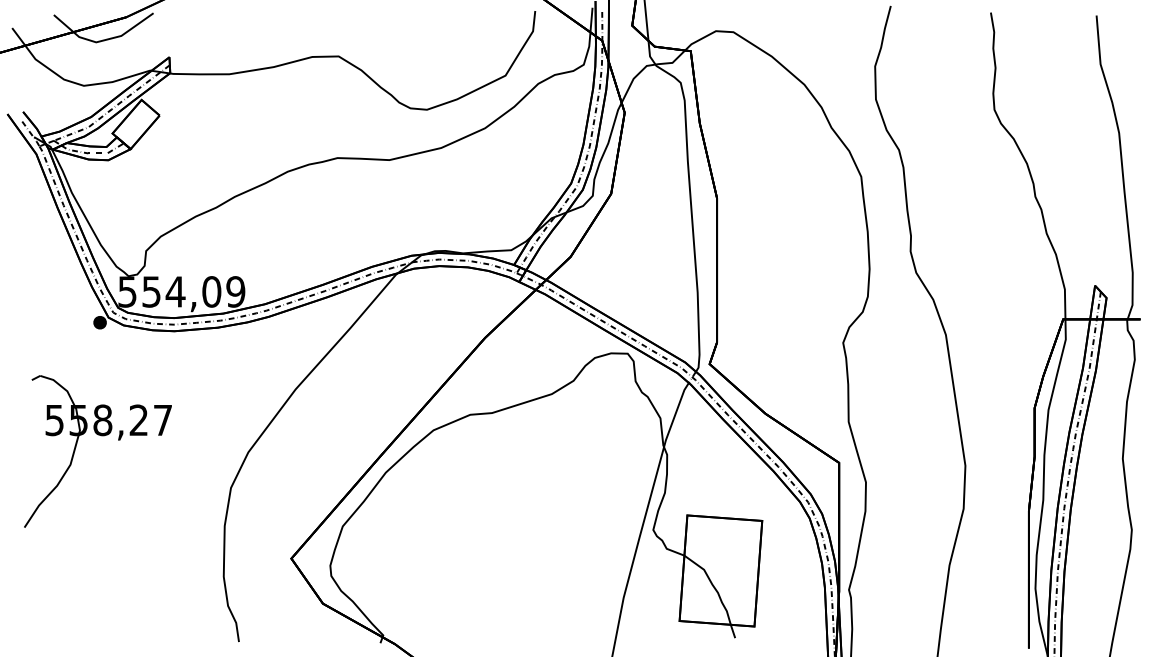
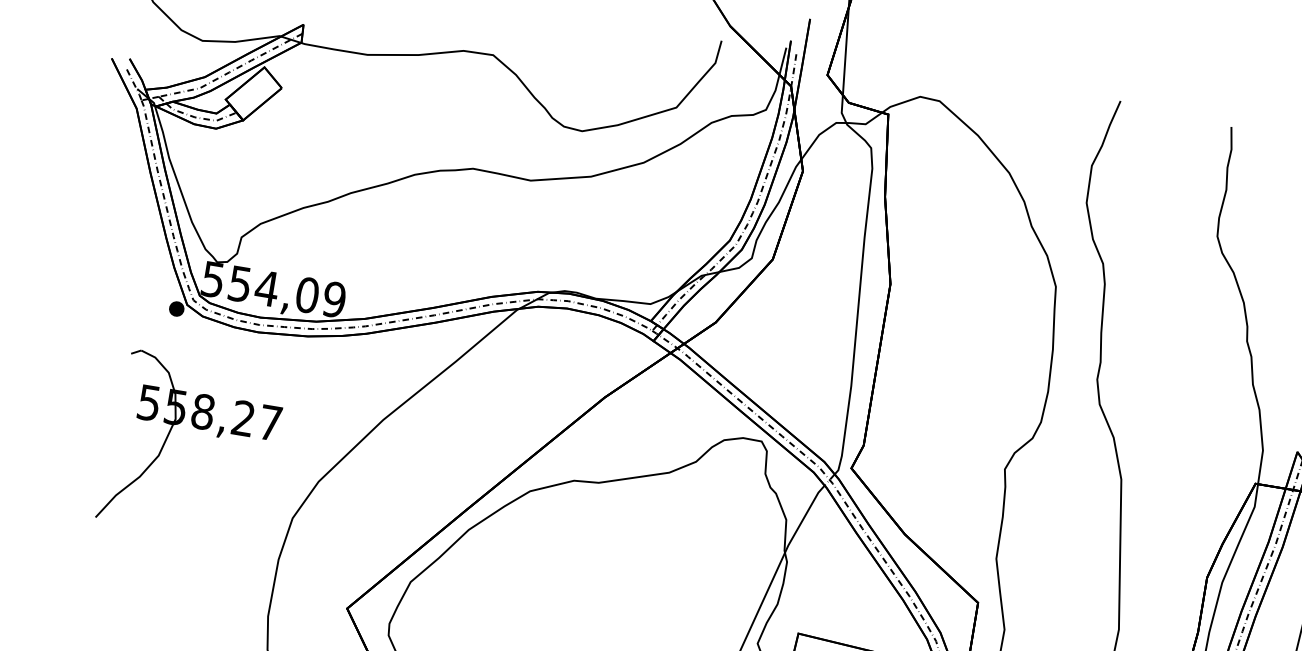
part: (101, 436) -> (198, 429), moved

